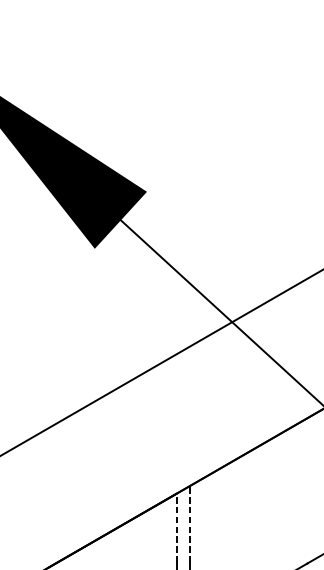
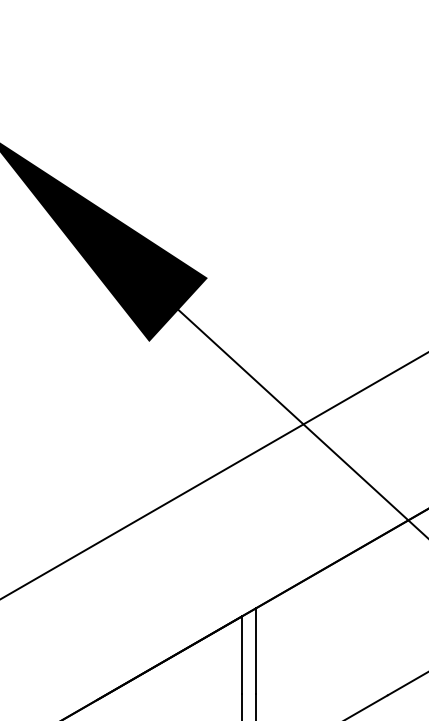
line: (190, 524) -> (256, 651), dashed -> solid
line: (176, 528) -> (241, 655), dashed -> solid

